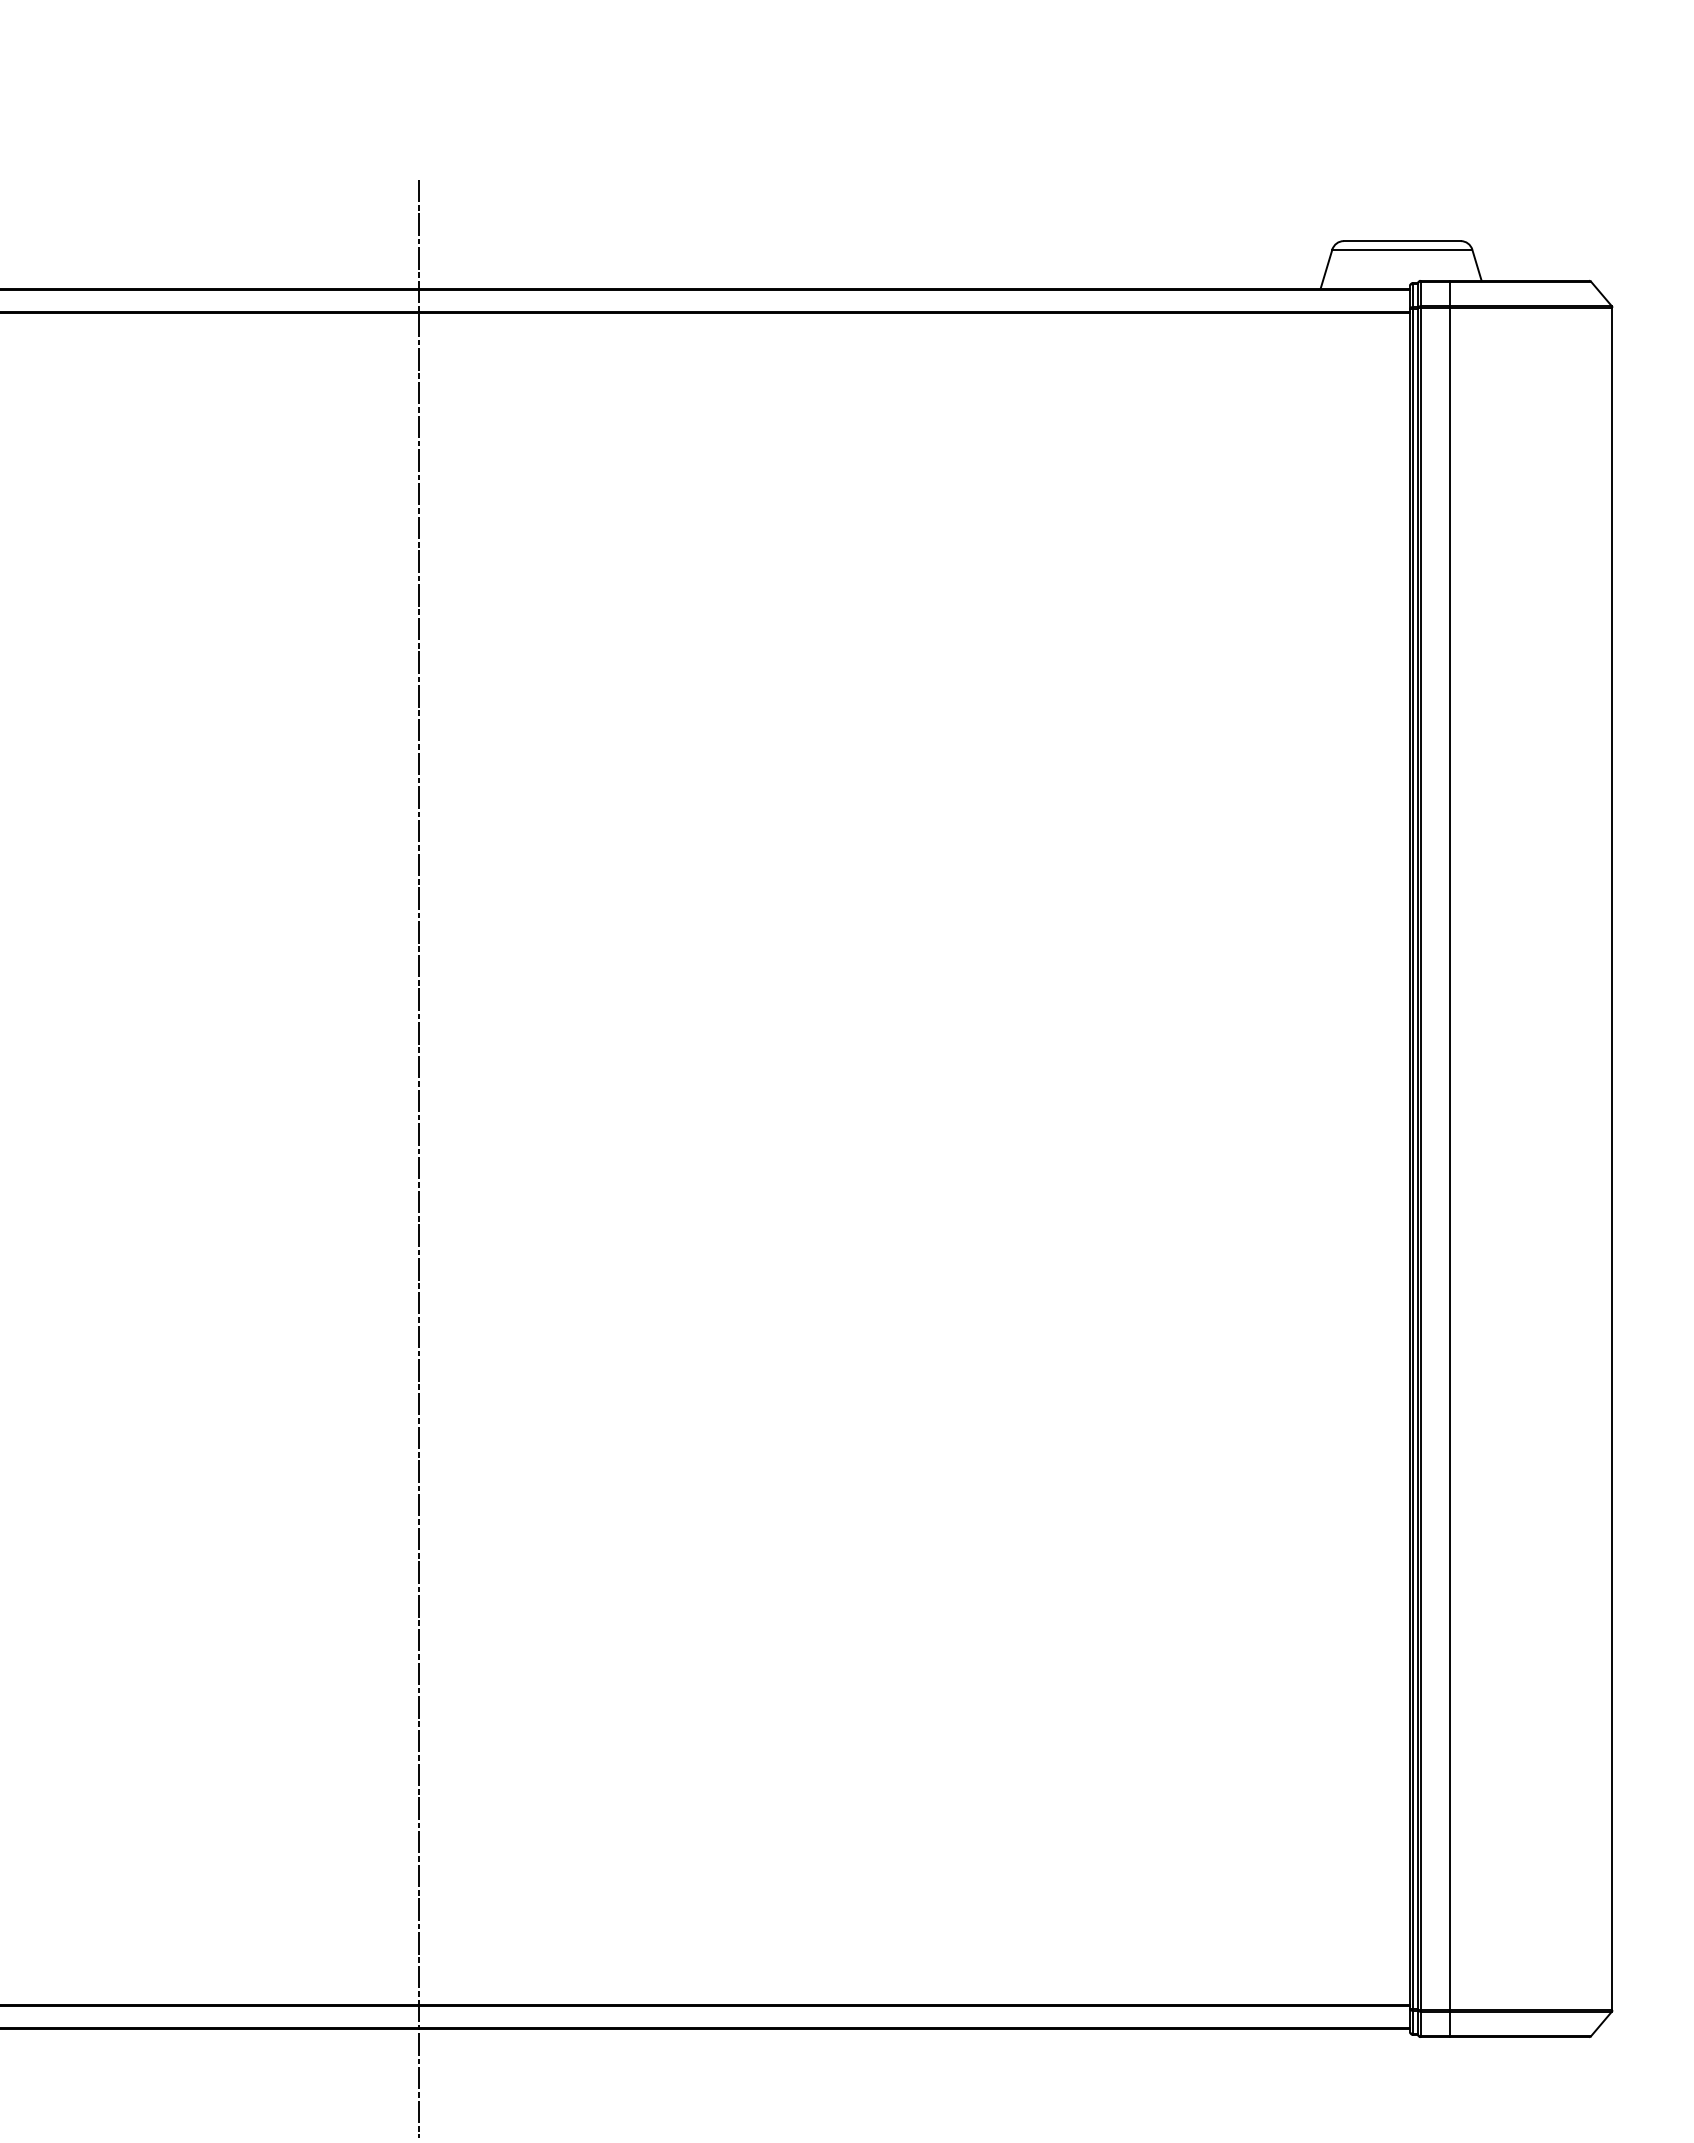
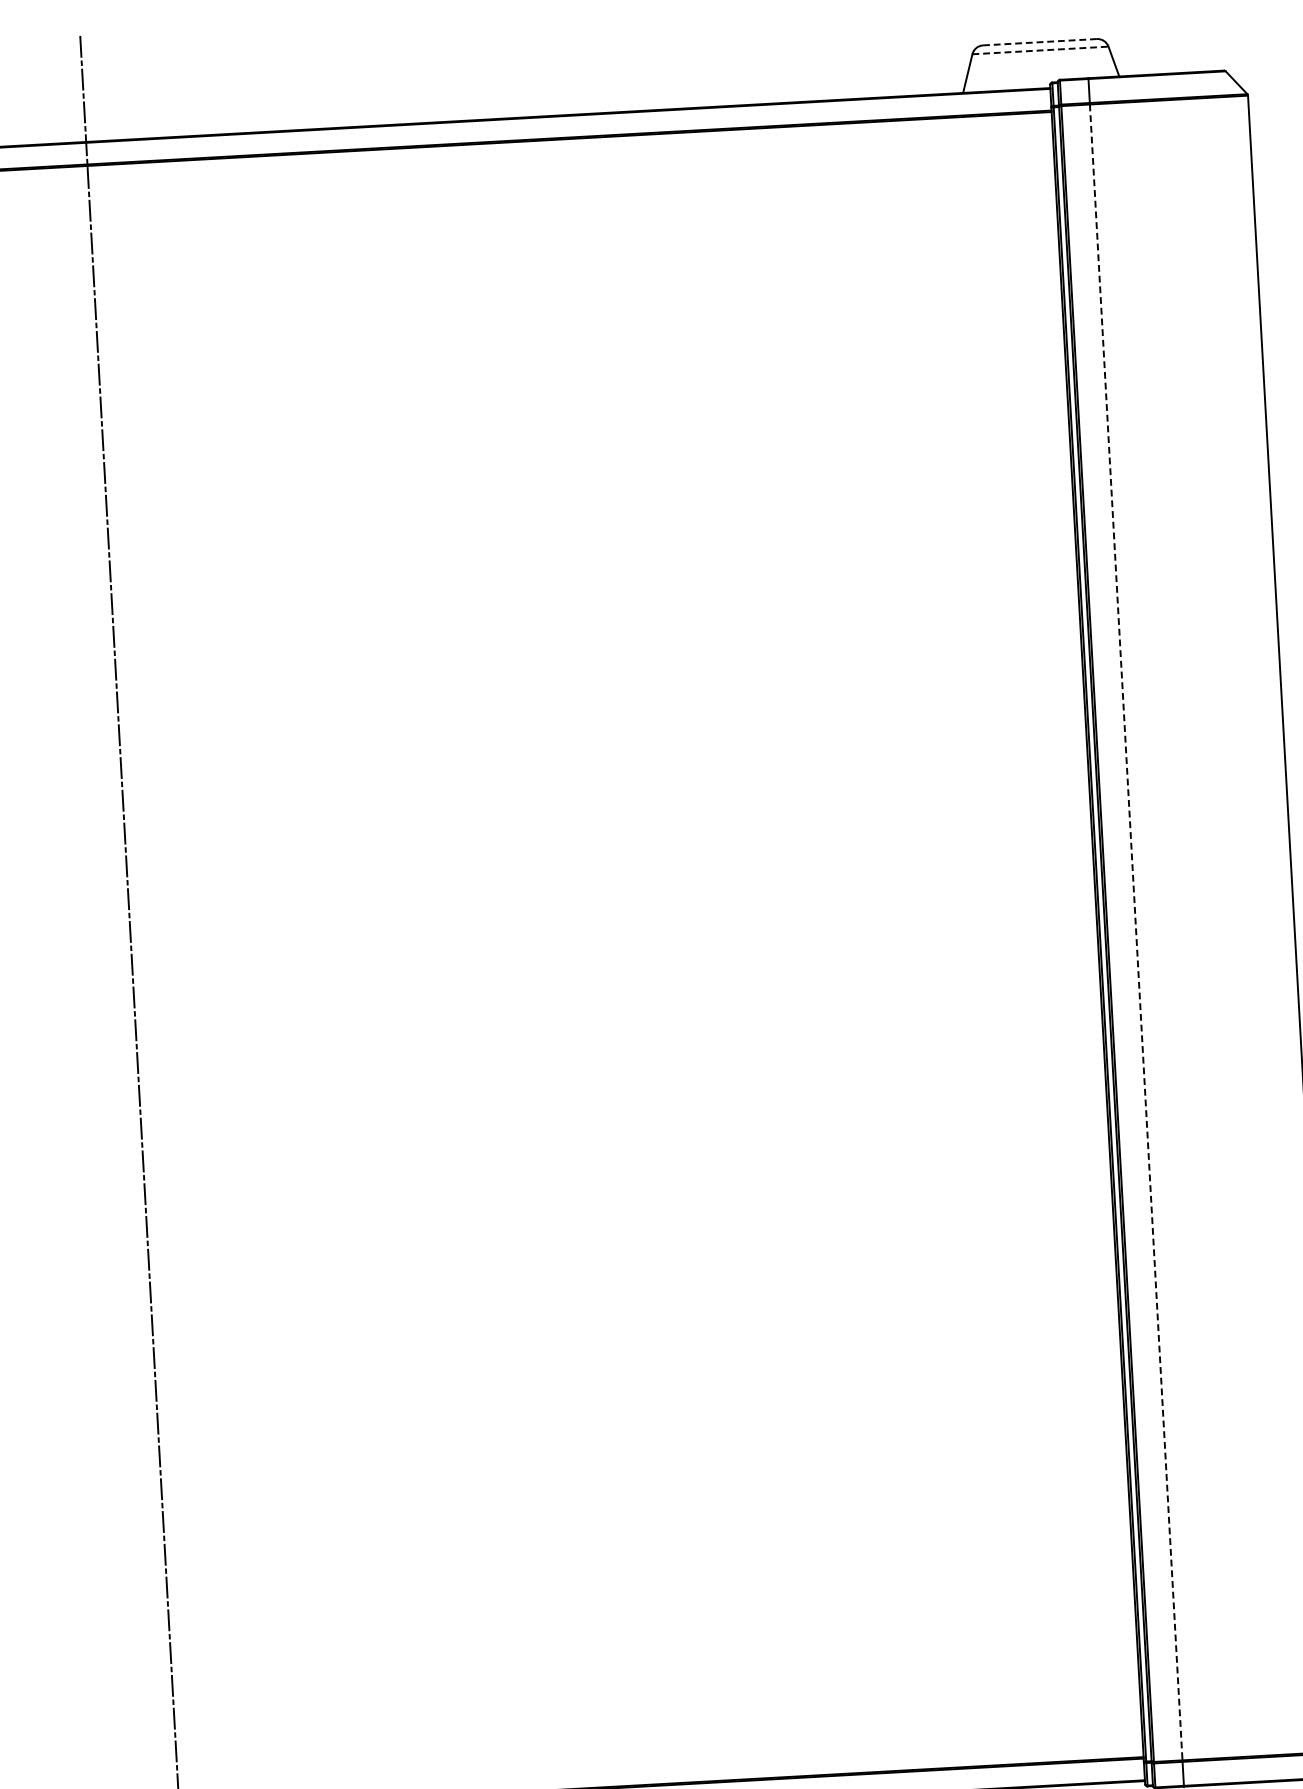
line: (1402, 241) -> (1040, 42), solid -> dashed
line: (1402, 249) -> (1040, 50), solid -> dashed
line: (1449, 1159) -> (1135, 932), solid -> dashed

